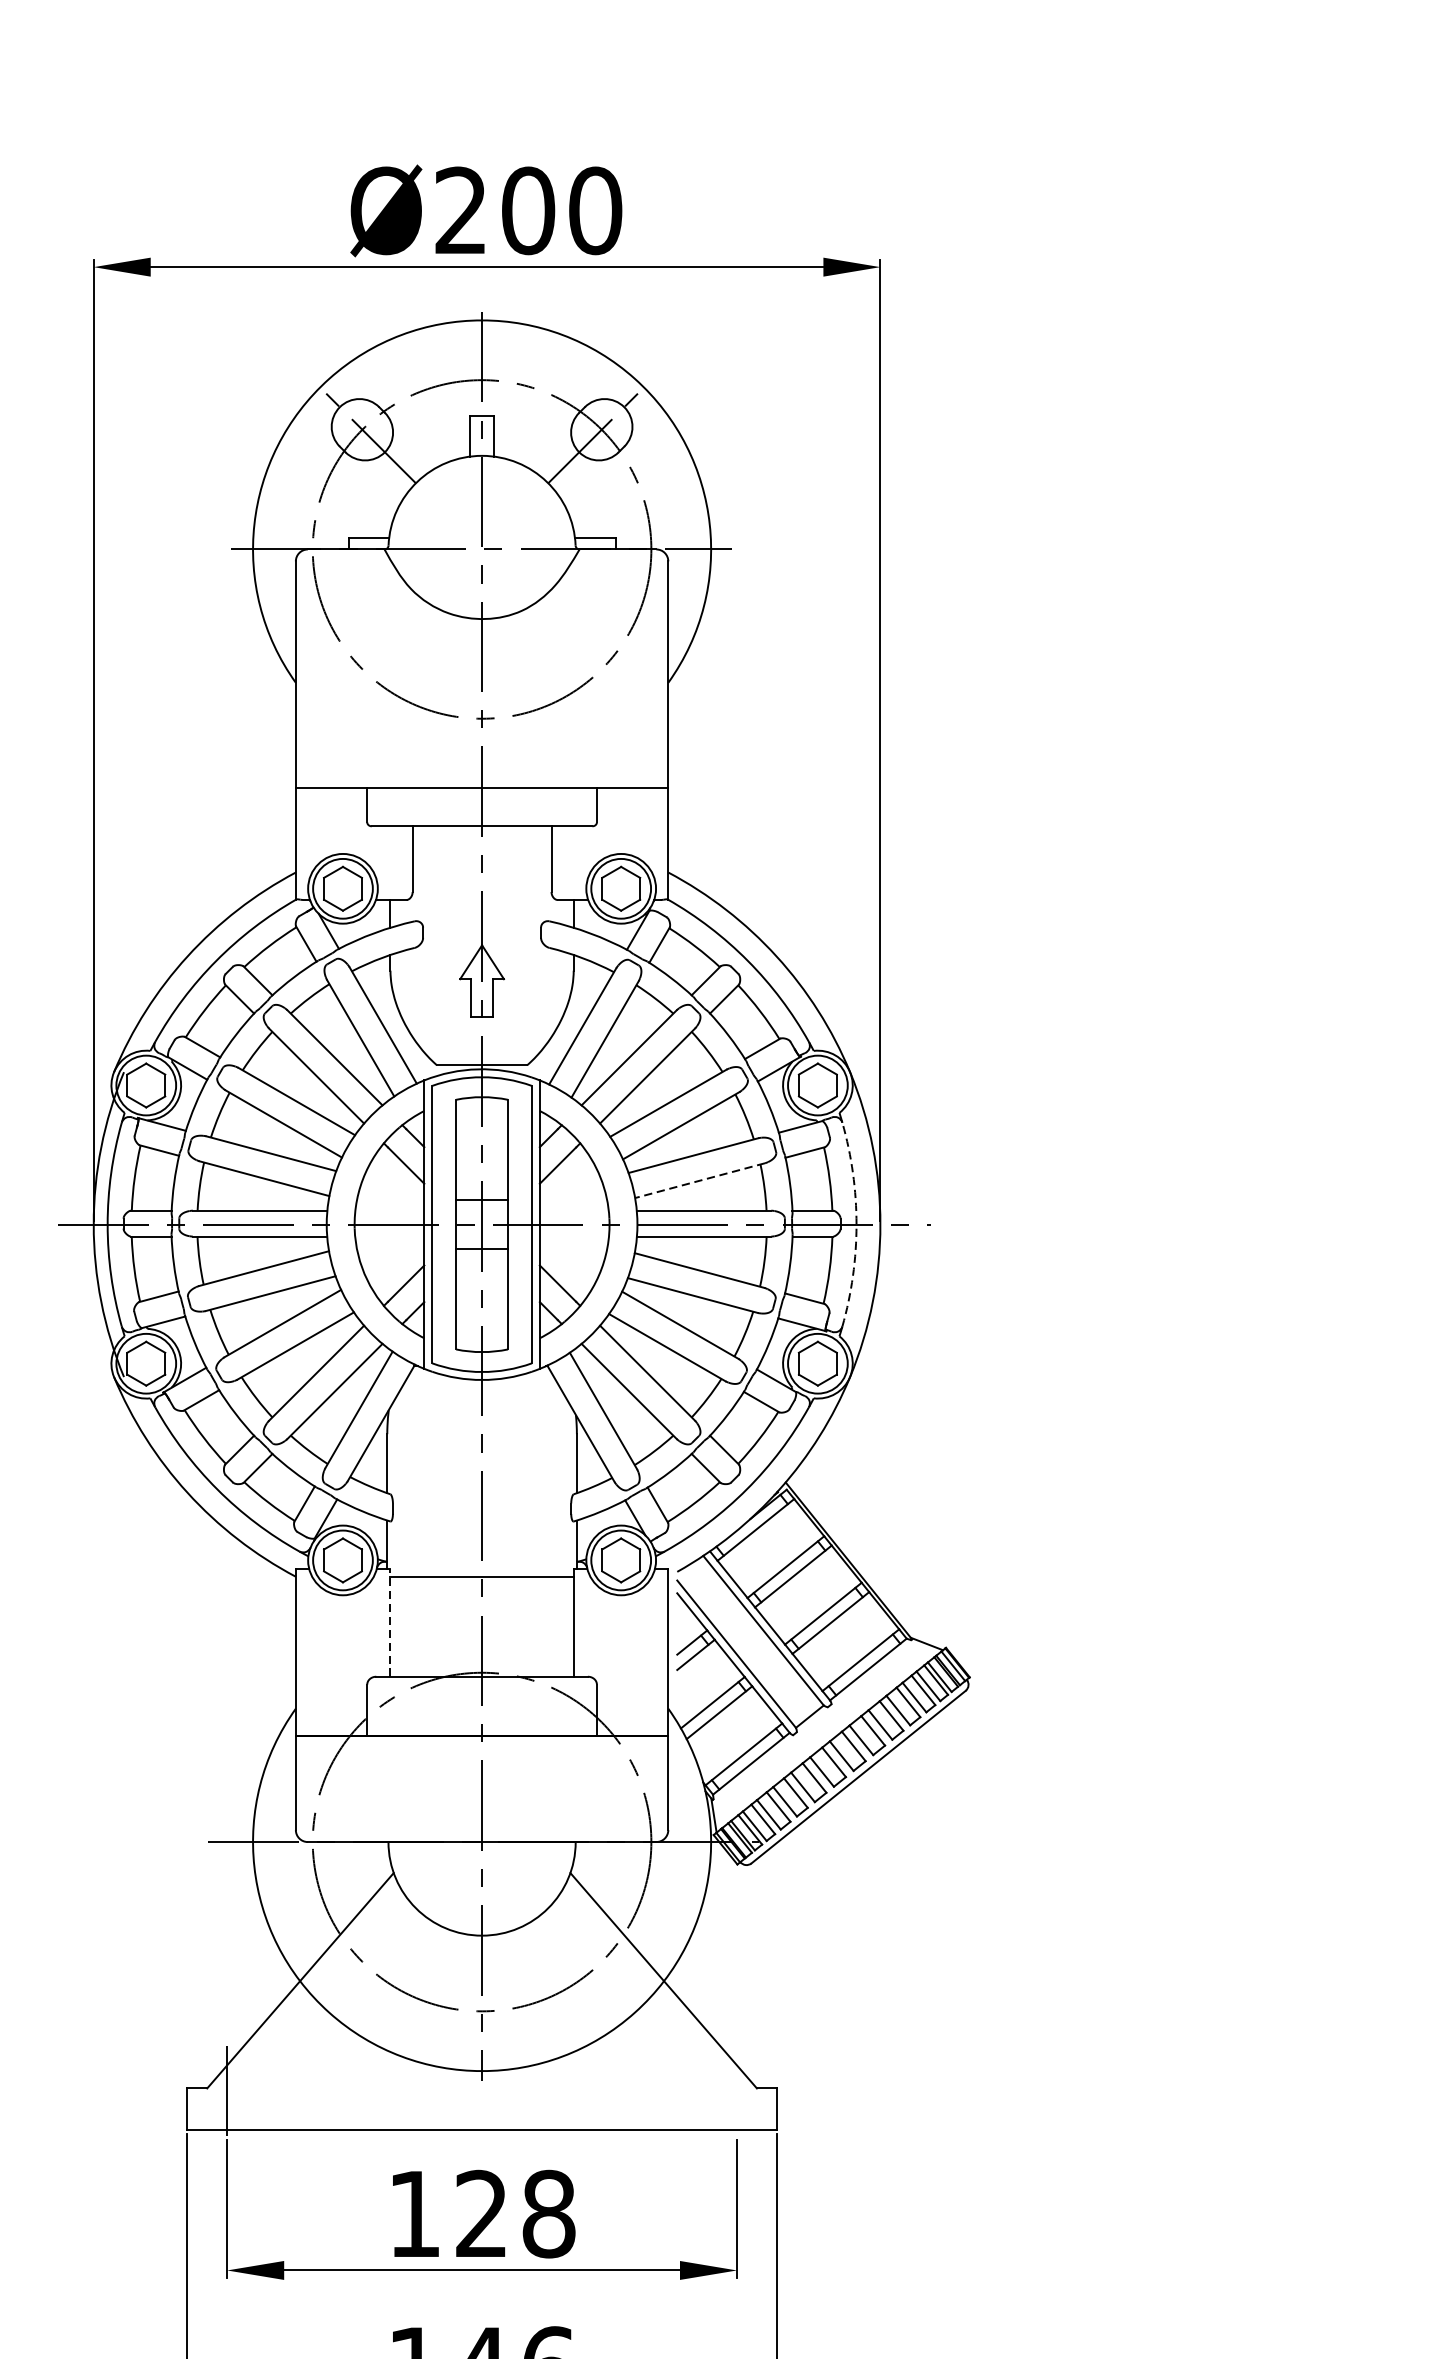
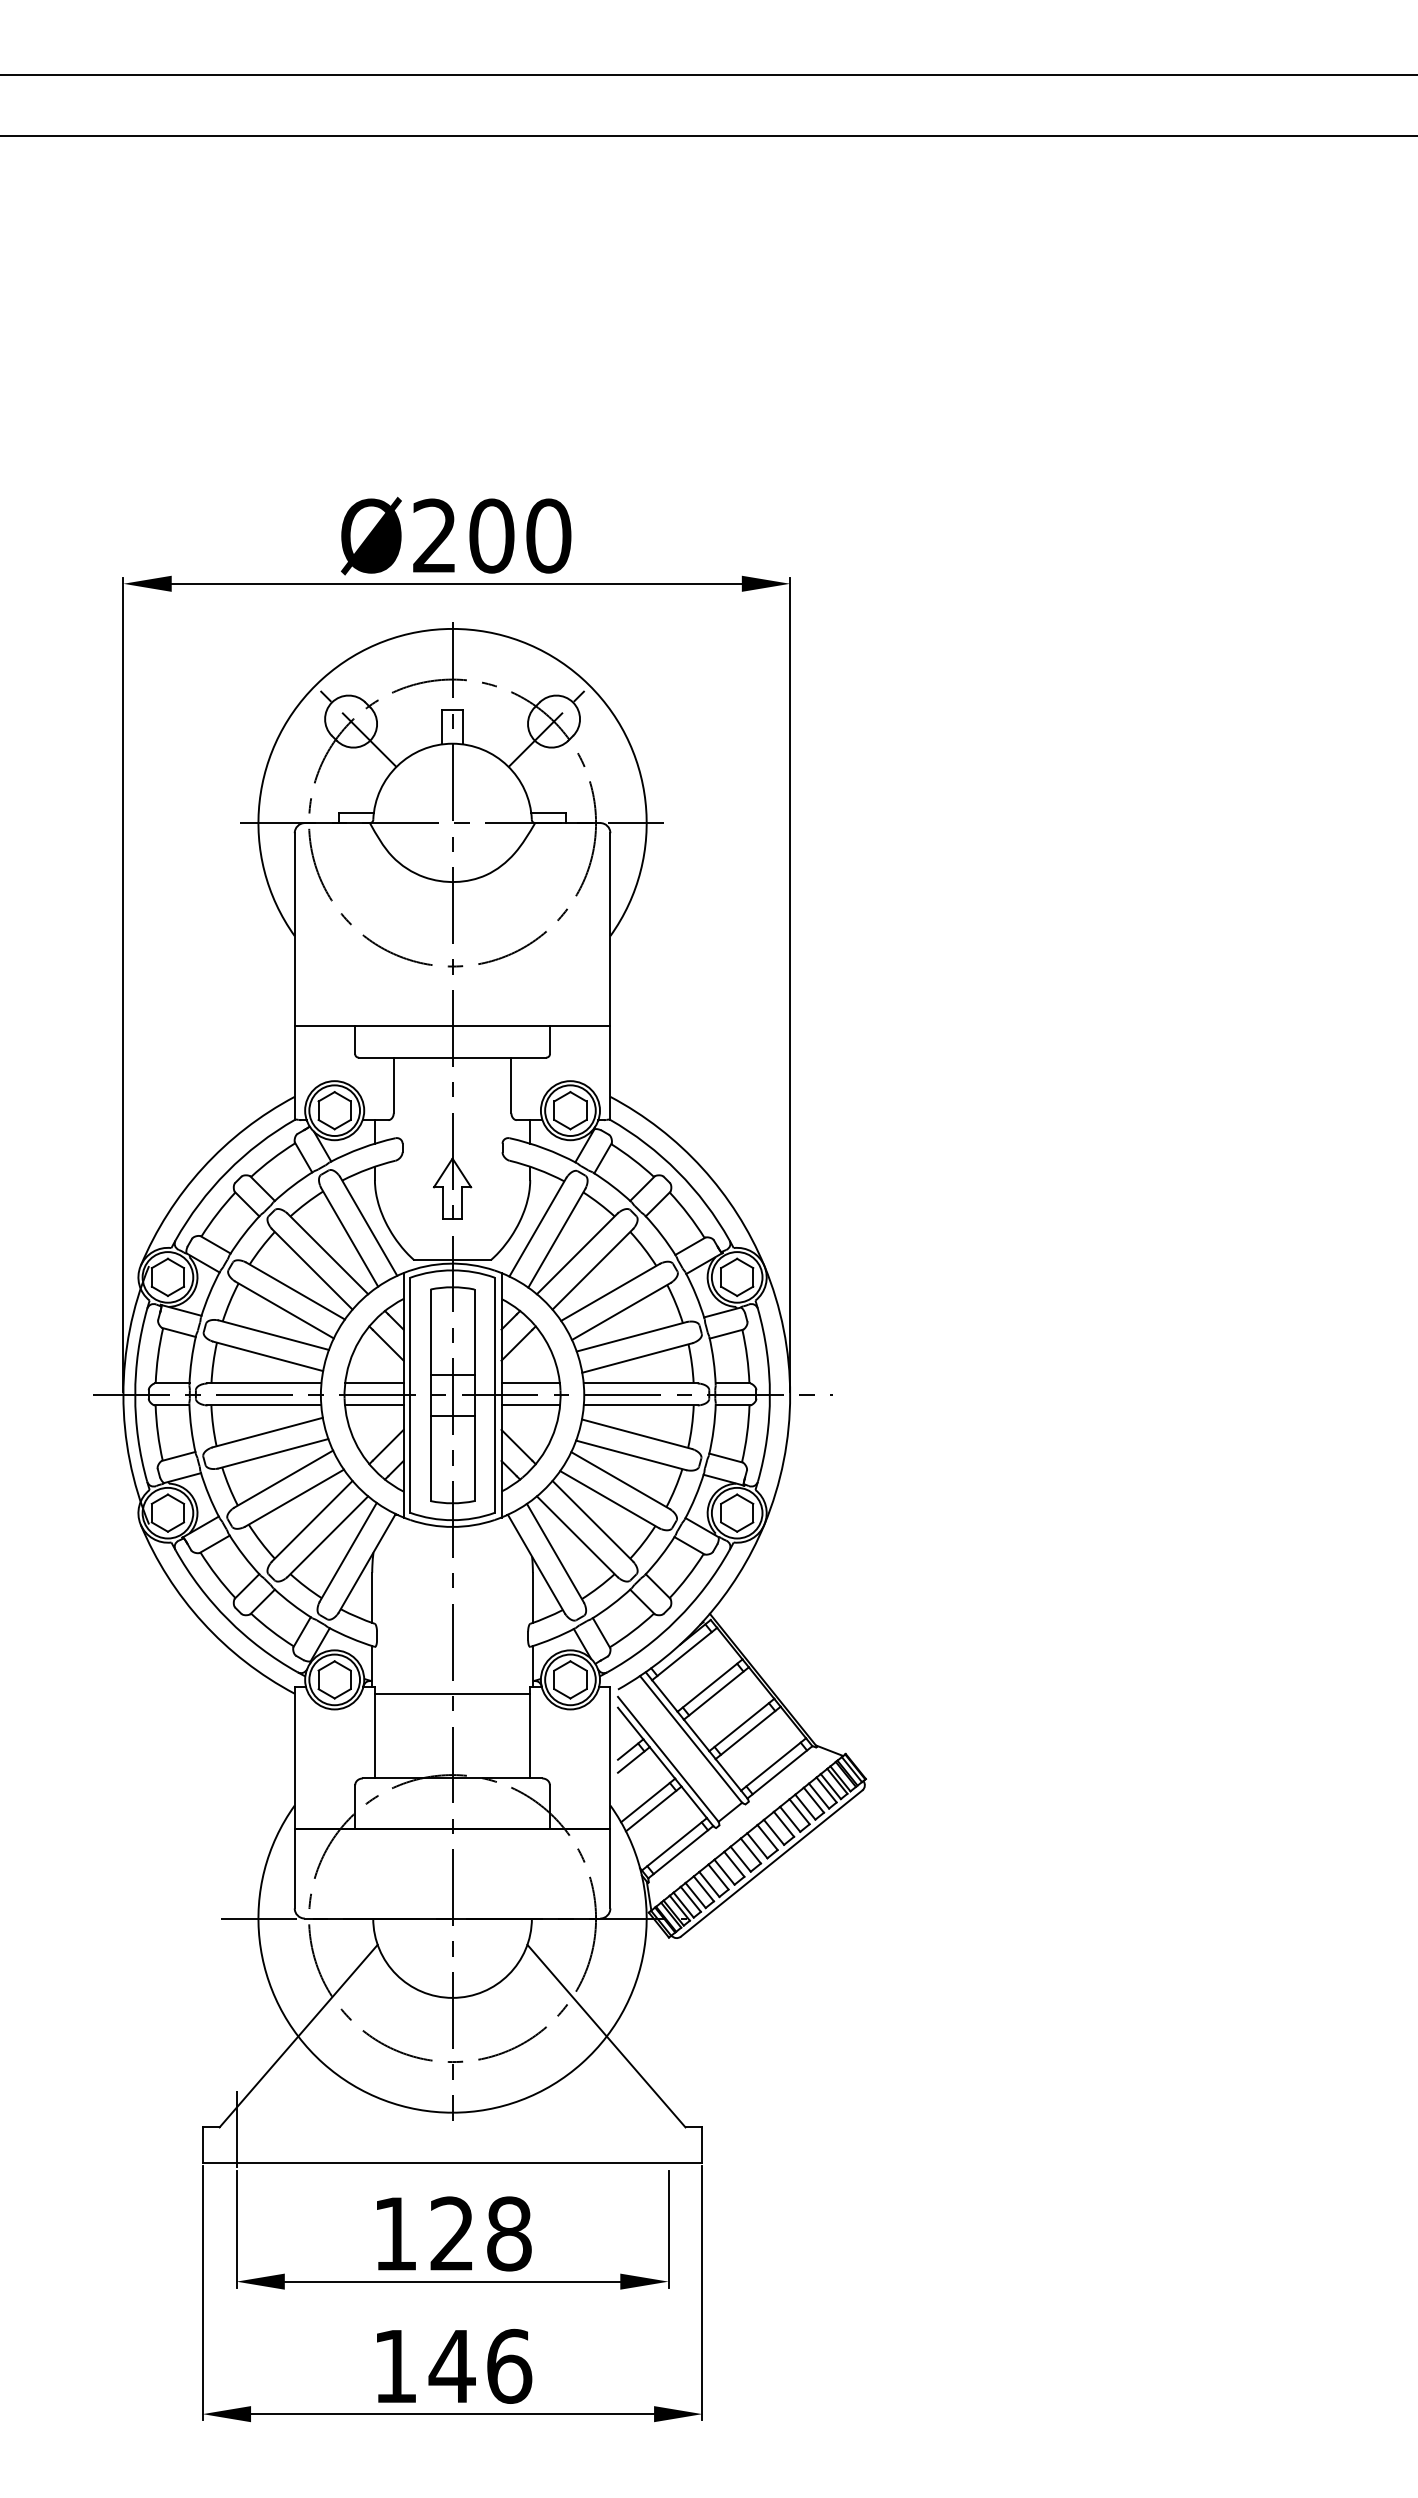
line: (700, 1181) -> (637, 1358), dashed -> solid
line: (389, 1210) -> (374, 1383), added
line: (574, 1210) -> (530, 1383), added
arc: (856, 1224) -> (769, 1395), dashed -> solid
line: (389, 1236) -> (374, 1405), added
line: (574, 1236) -> (530, 1405), added
line: (389, 1622) -> (374, 1732), dashed -> solid

